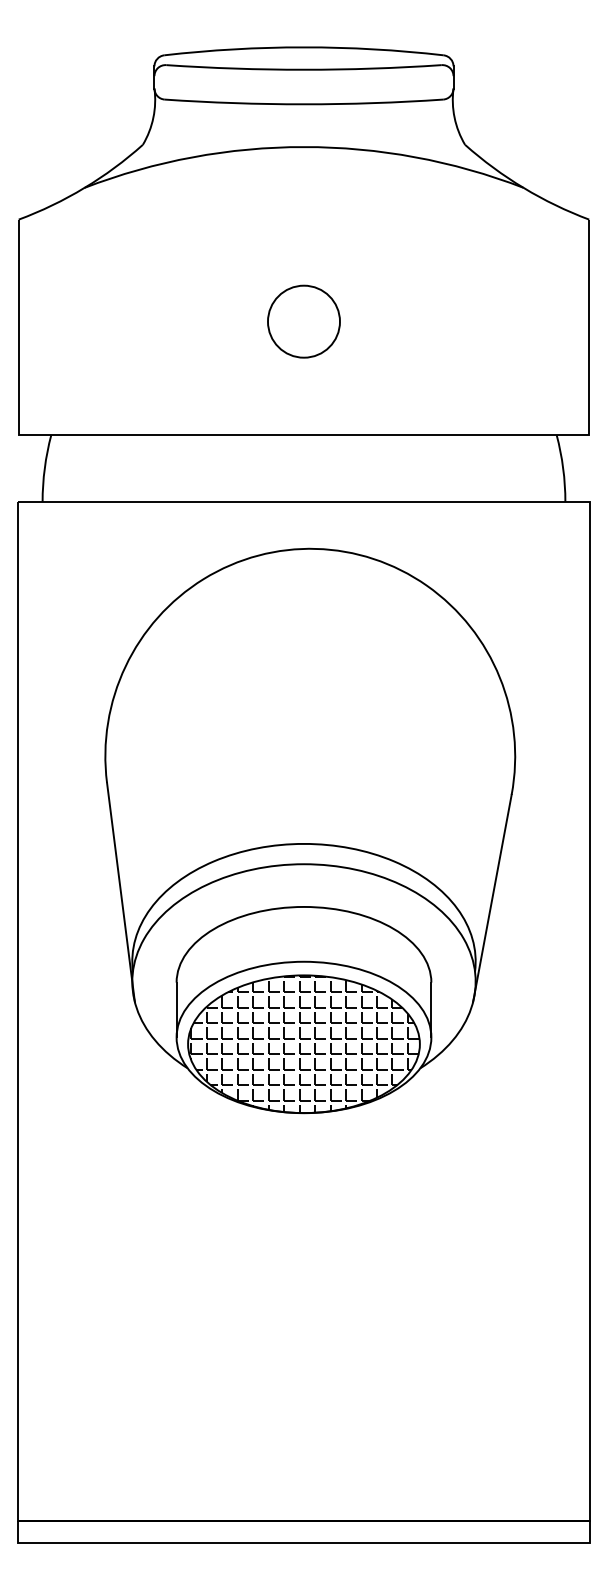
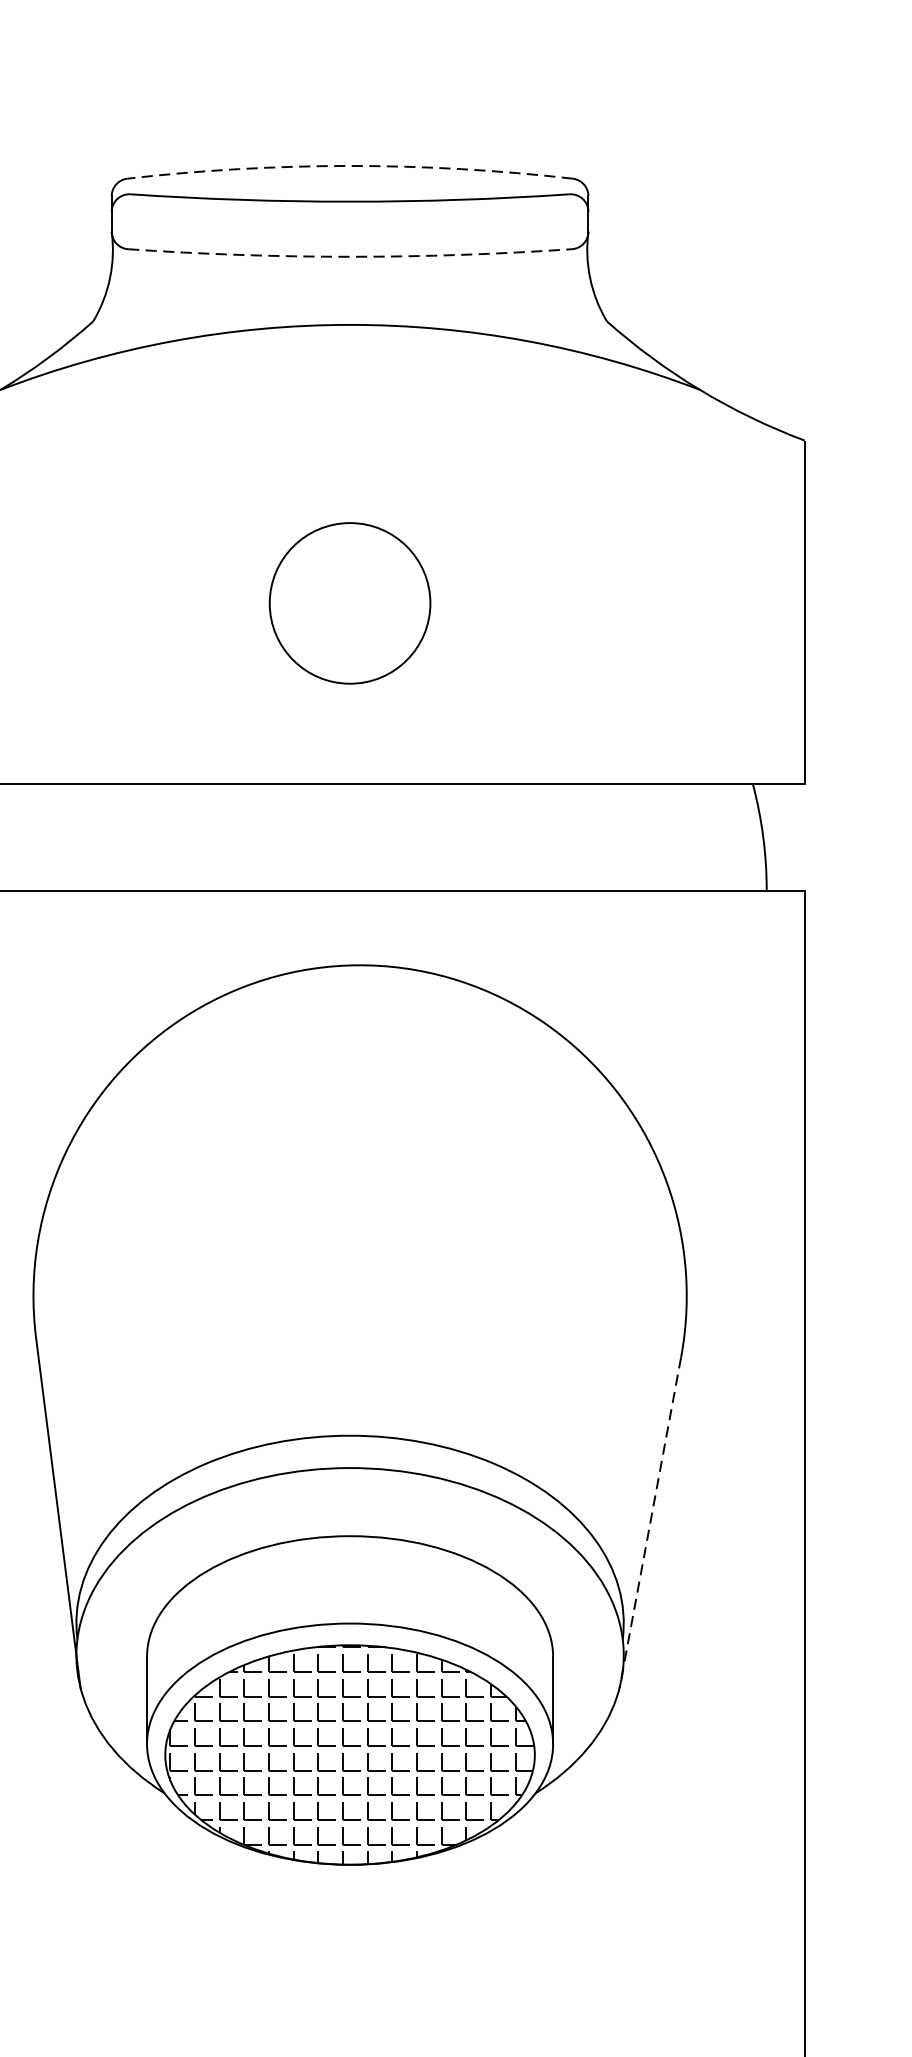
arc: (303, 47) -> (349, 166), solid -> dashed
arc: (303, 104) -> (349, 257), solid -> dashed
circle: (303, 321) -> (349, 602), size x1.4
line: (492, 899) -> (650, 1524), solid -> dashed

